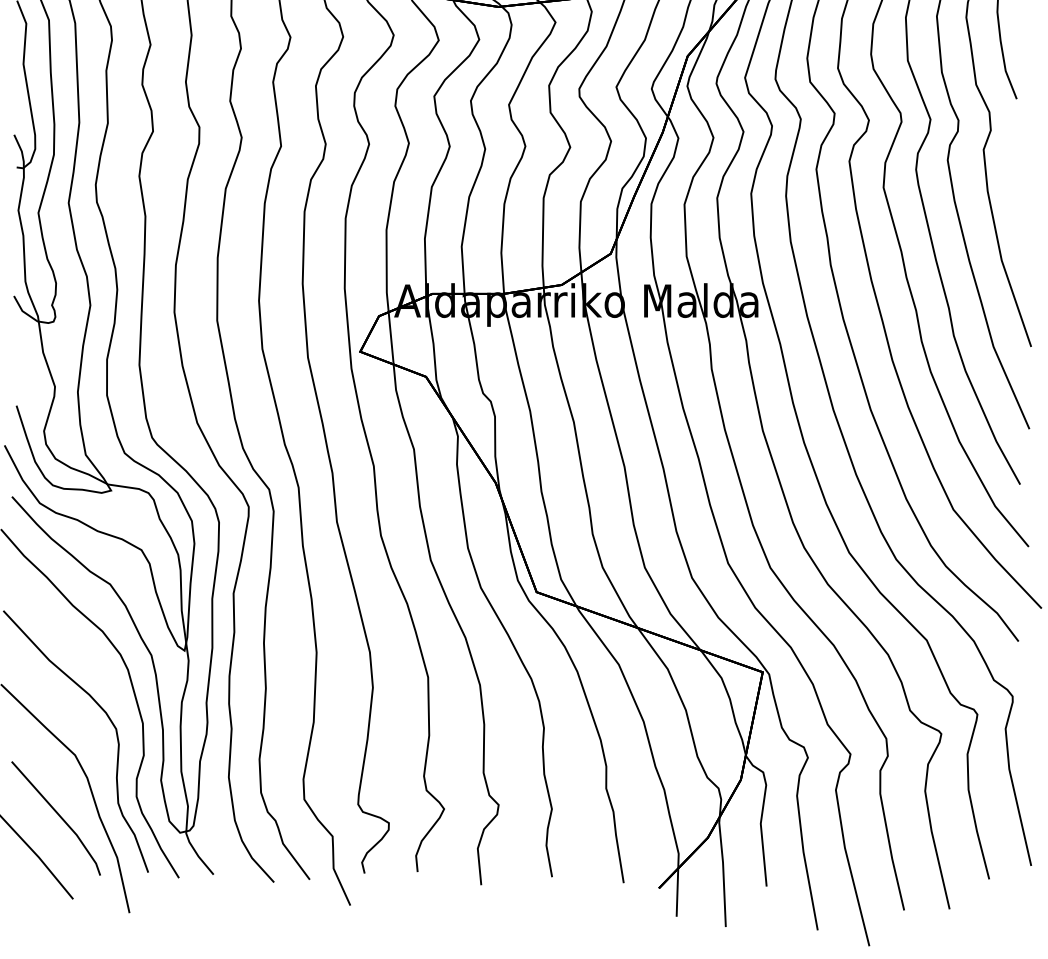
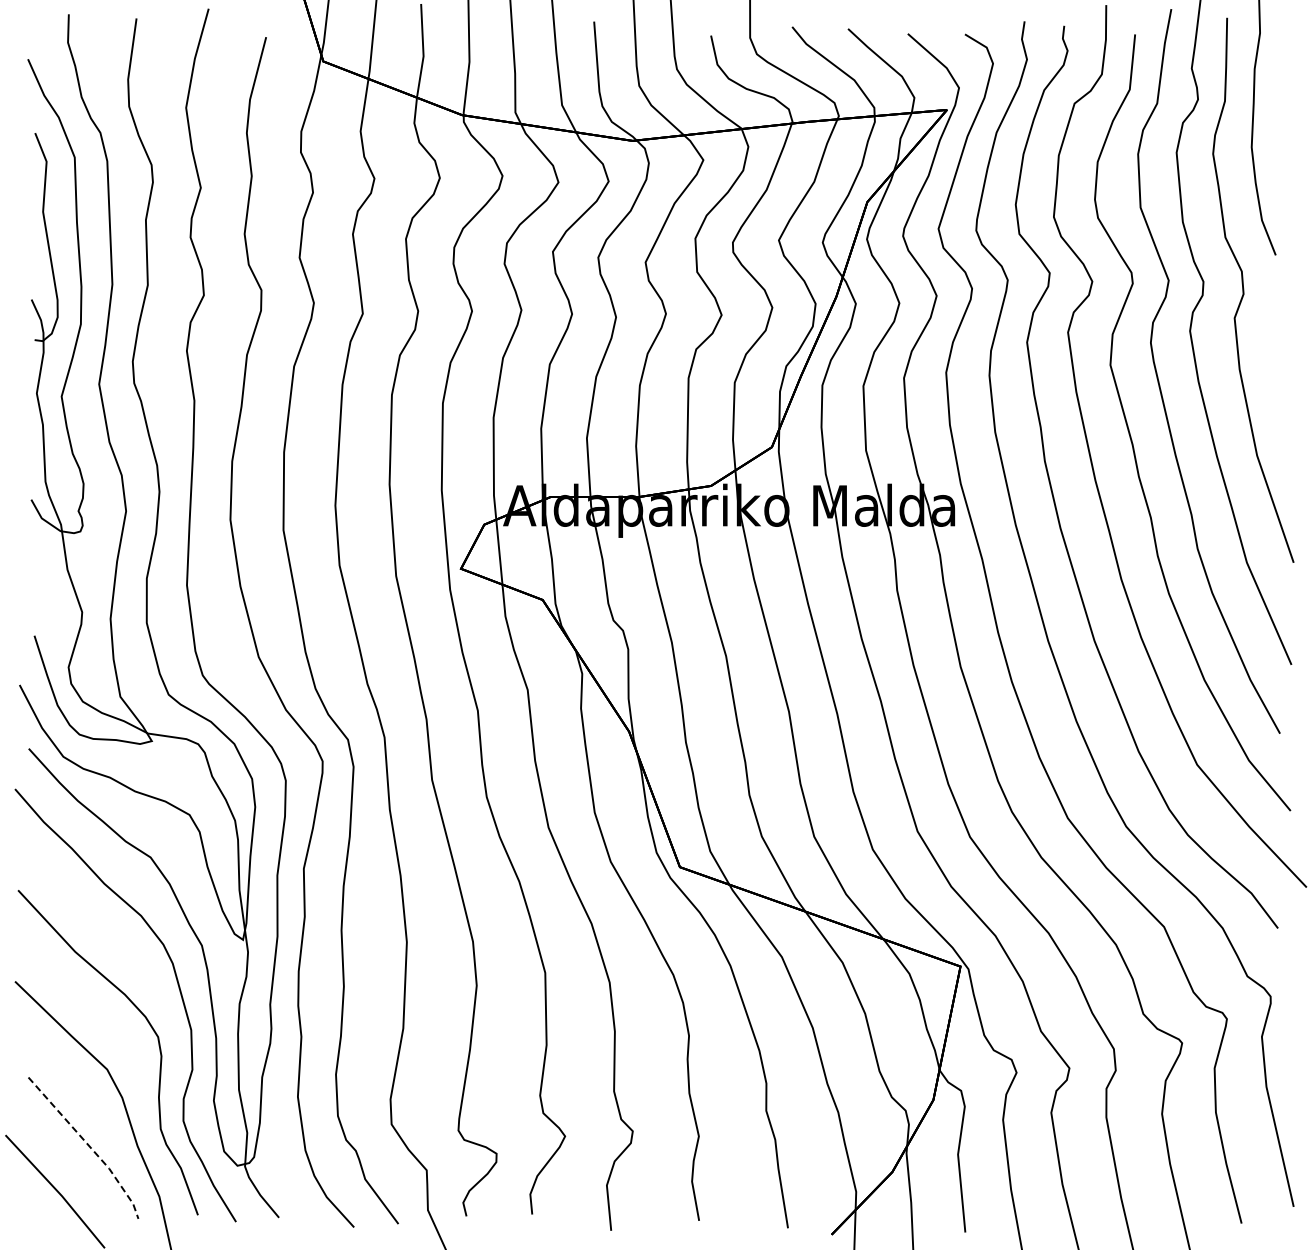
line: (60, 817) -> (89, 1146), solid -> dashed

